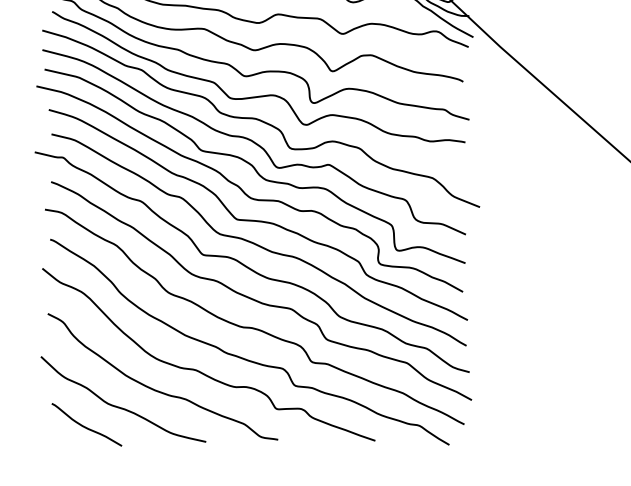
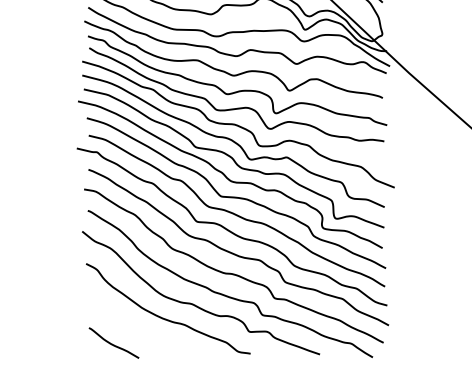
curve: (123, 407) -> (140, 330), removed

